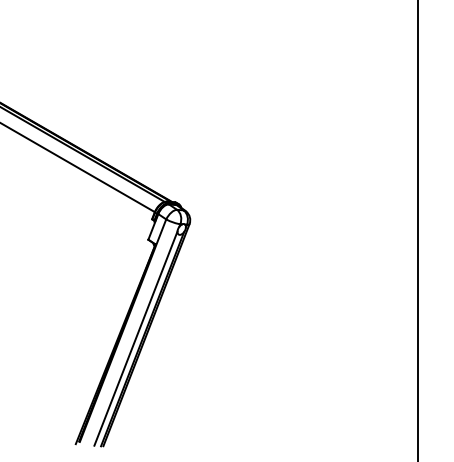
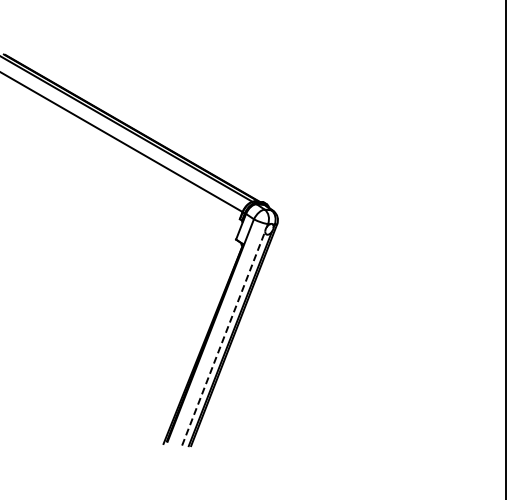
line: (135, 338) -> (223, 338), solid -> dashed

